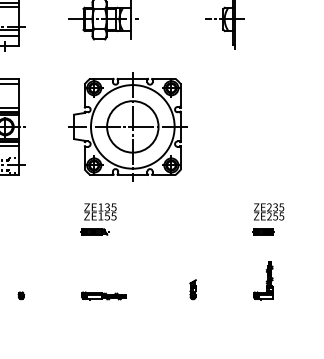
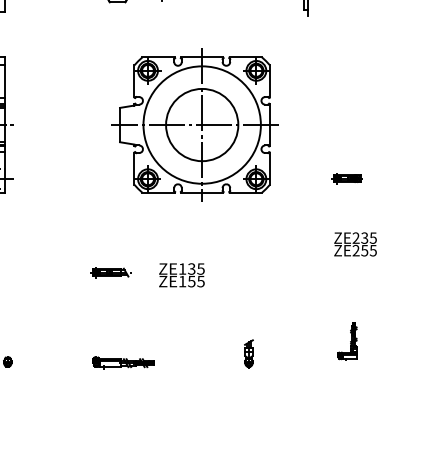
part: (127, 126) -> (194, 124), moved
text: (100, 211) -> (182, 274), moved
part: (263, 231) -> (347, 177), moved
part: (263, 280) -> (347, 340), size x0.7

